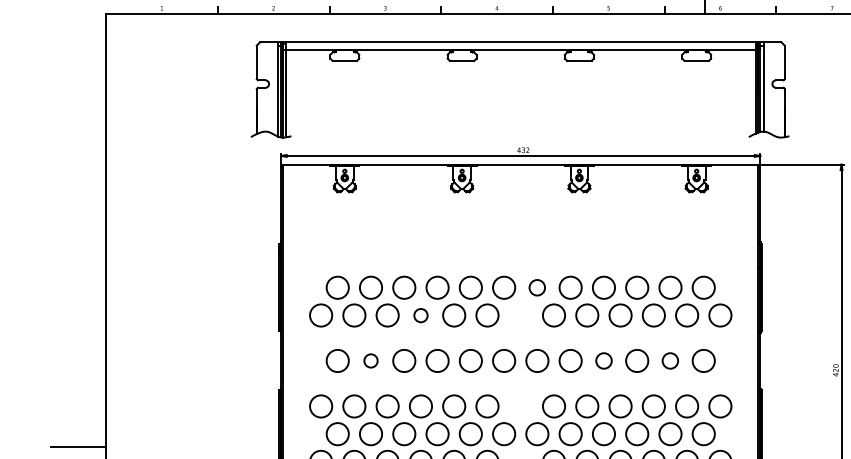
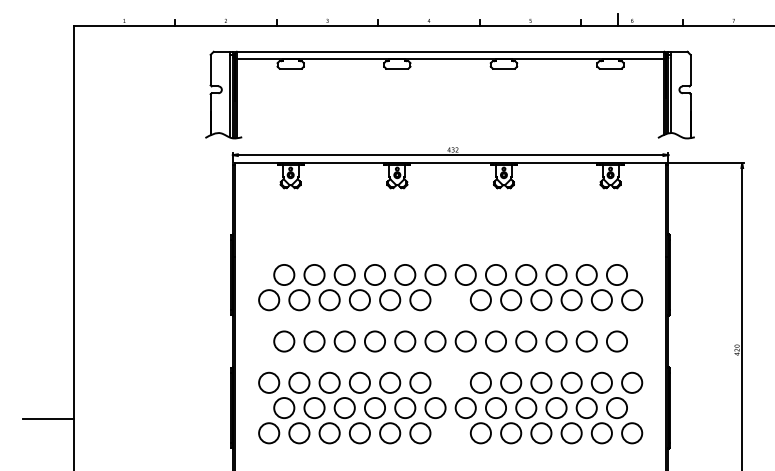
circle: (537, 287) -> (465, 274), size x1.43
circle: (420, 315) -> (359, 300), size x1.67
circle: (370, 360) -> (314, 341), size x1.67
circle: (604, 360) -> (526, 341), size x1.43
circle: (670, 360) -> (586, 341), size x1.43

